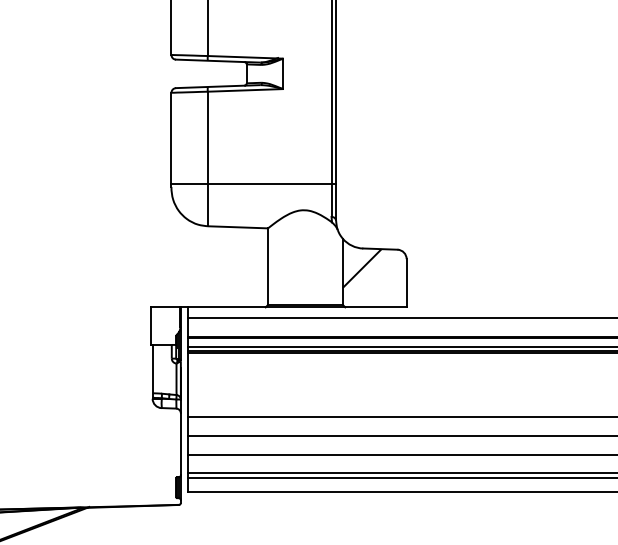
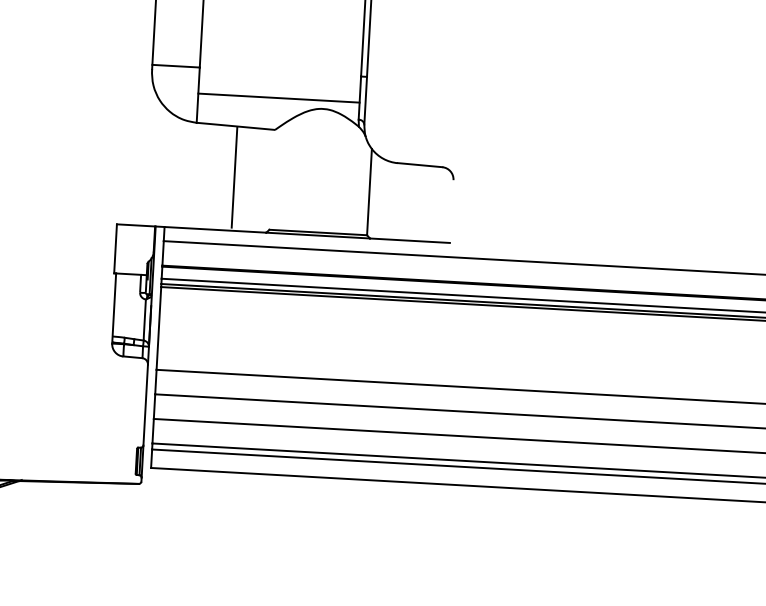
line: (269, 183) -> (278, 97), moved
line: (268, 266) -> (235, 177), moved
hatch: (361, 268) -> (393, 189), removed
line: (406, 283) -> (451, 211), removed

